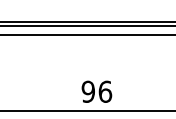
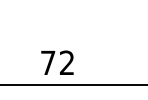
text: (96, 91) -> (57, 62), 96 -> 72

